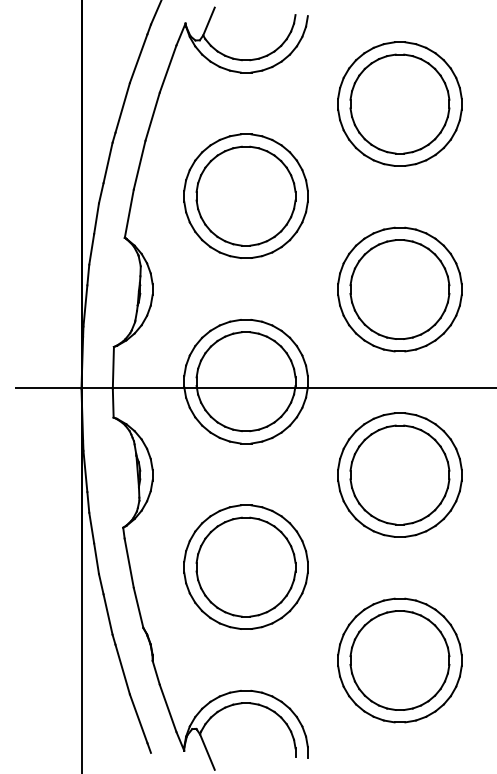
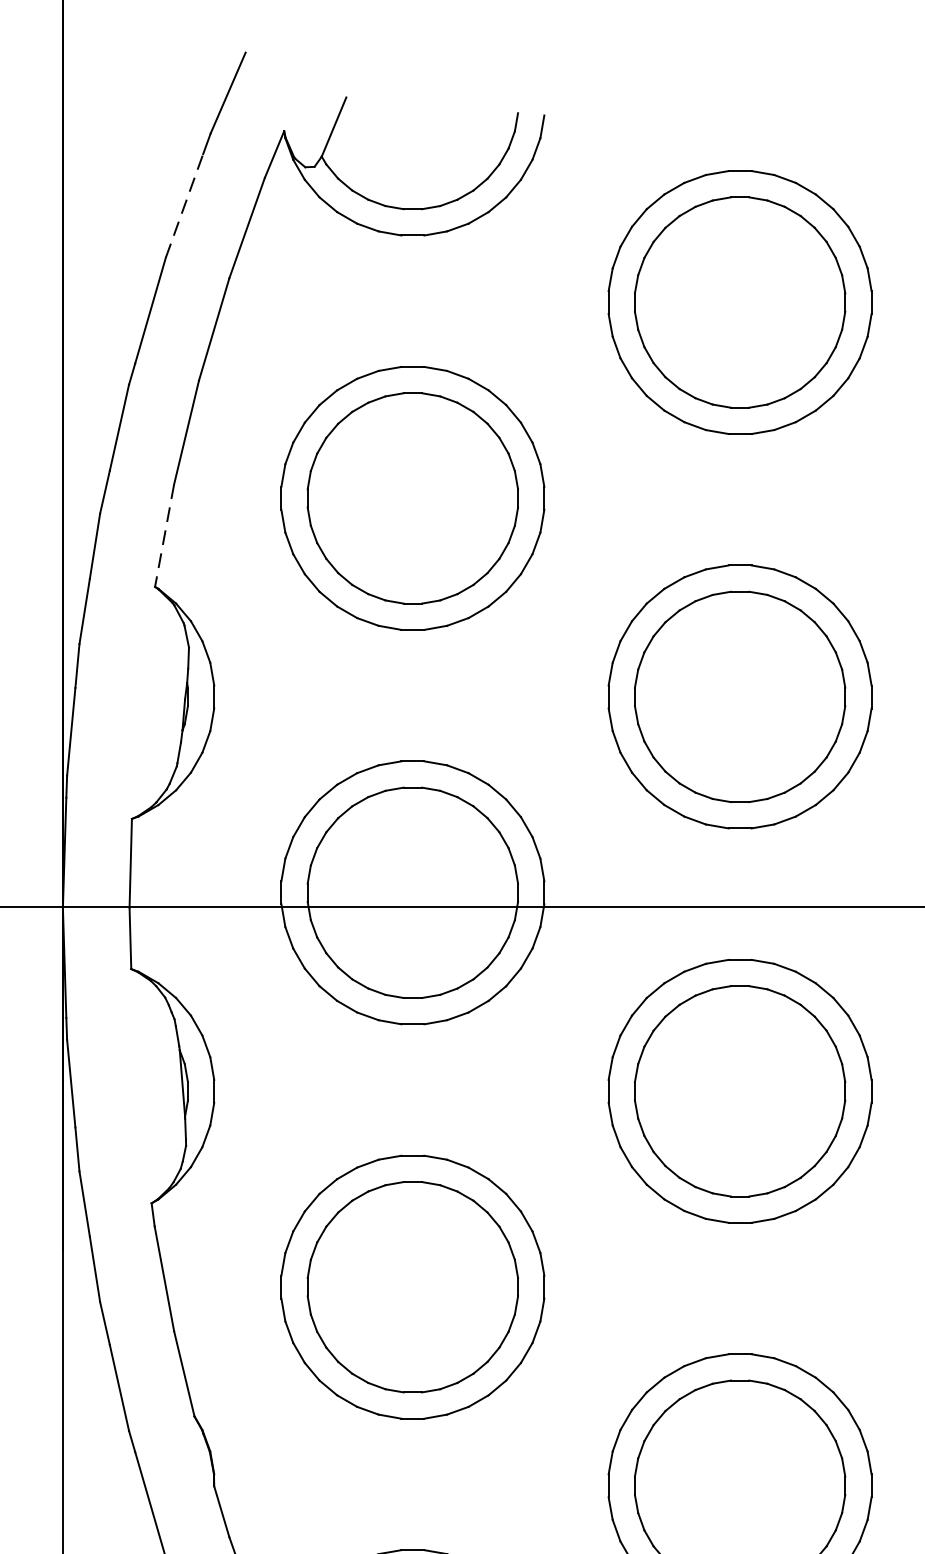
line: (138, 58) -> (184, 205), solid -> dashed
line: (129, 213) -> (164, 535), solid -> dashed

